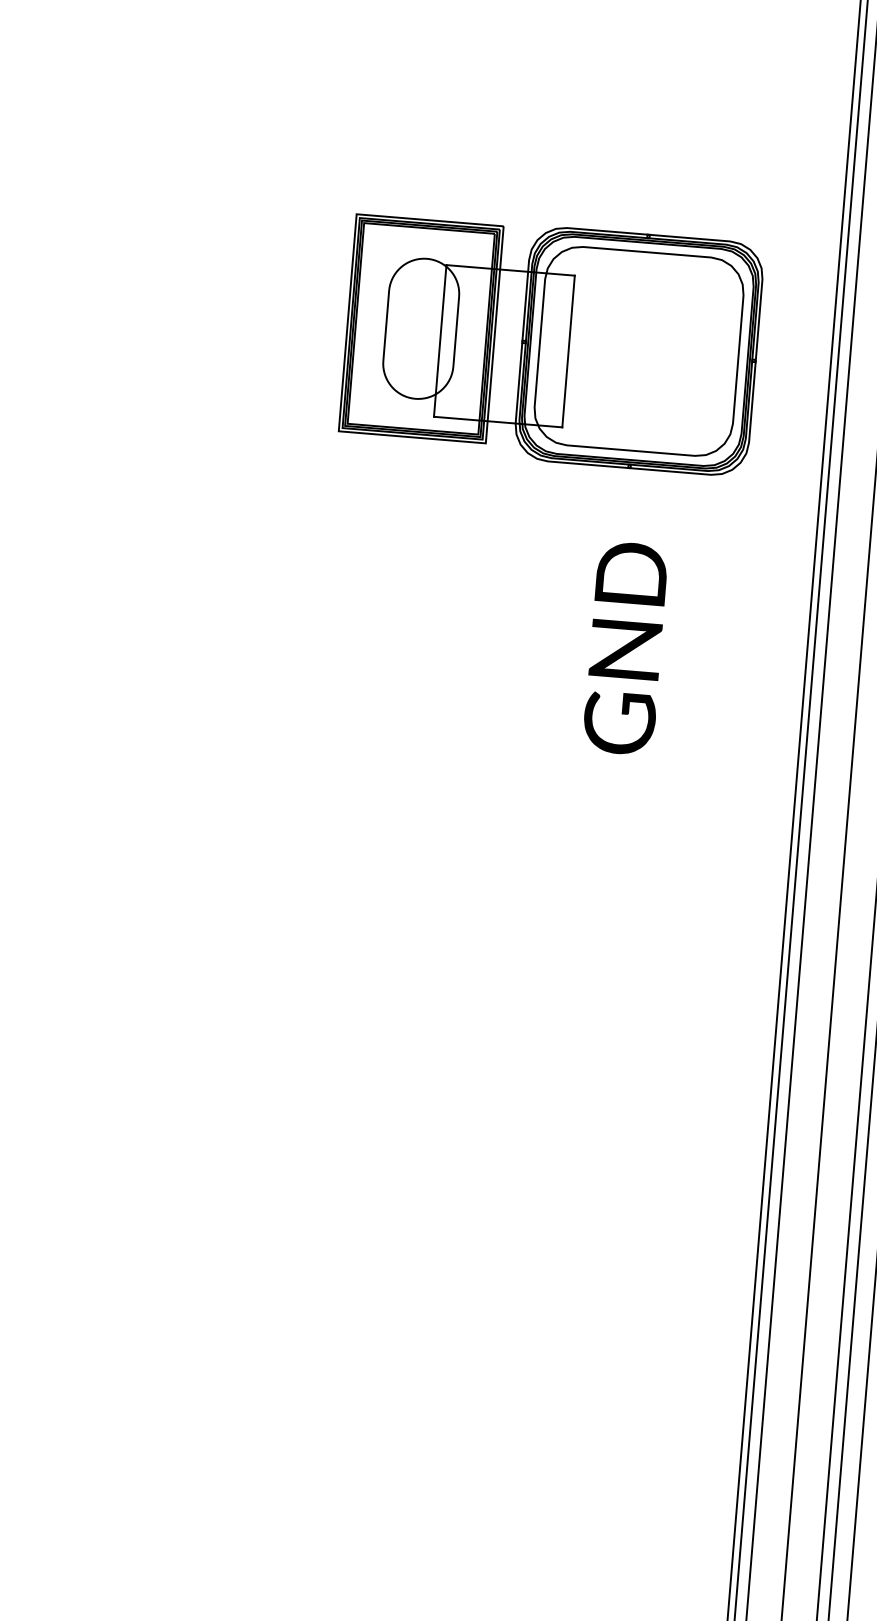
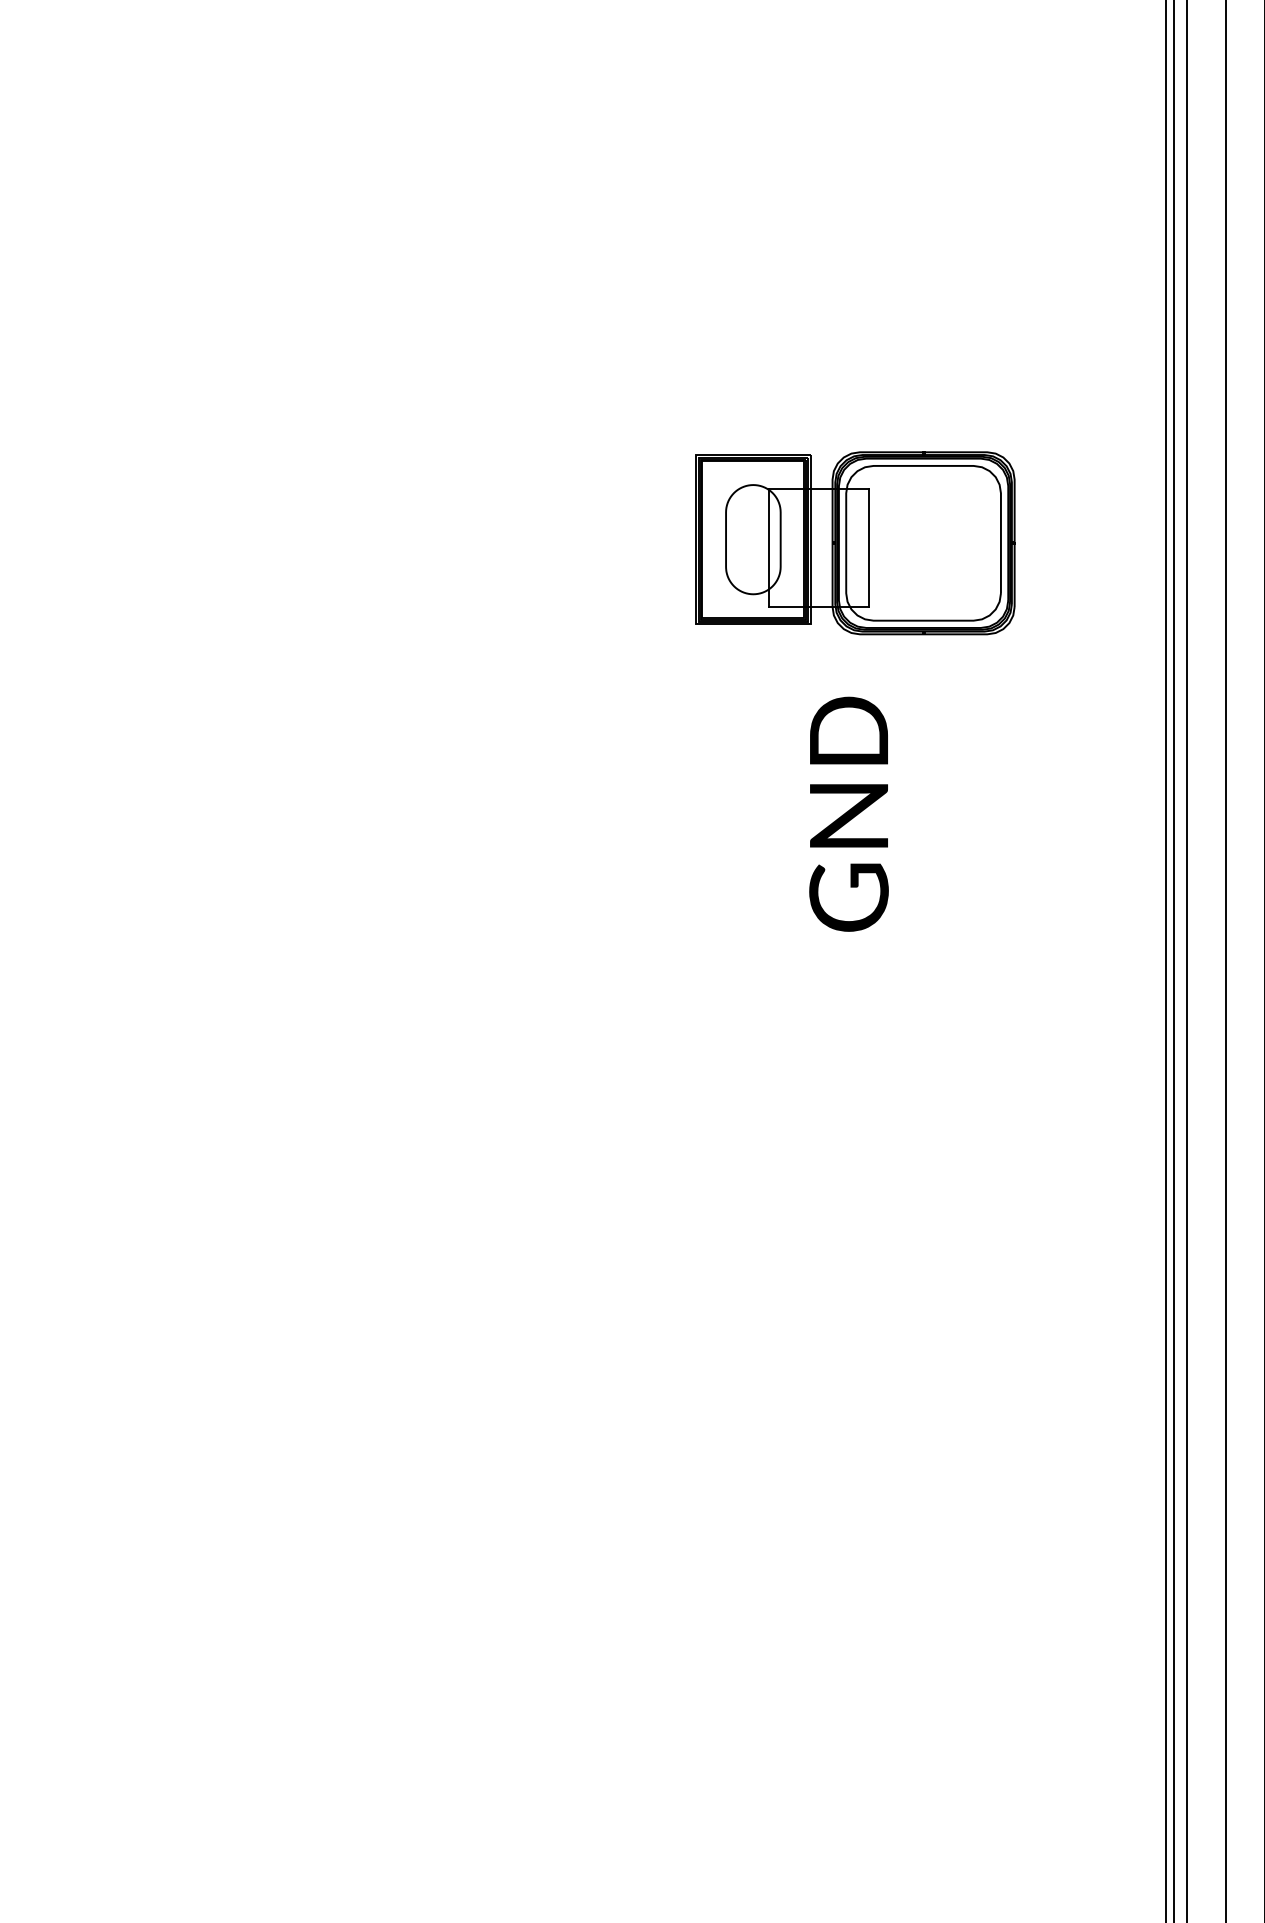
part: (551, 344) -> (855, 543), size x0.7
text: (625, 647) -> (848, 813), moved

